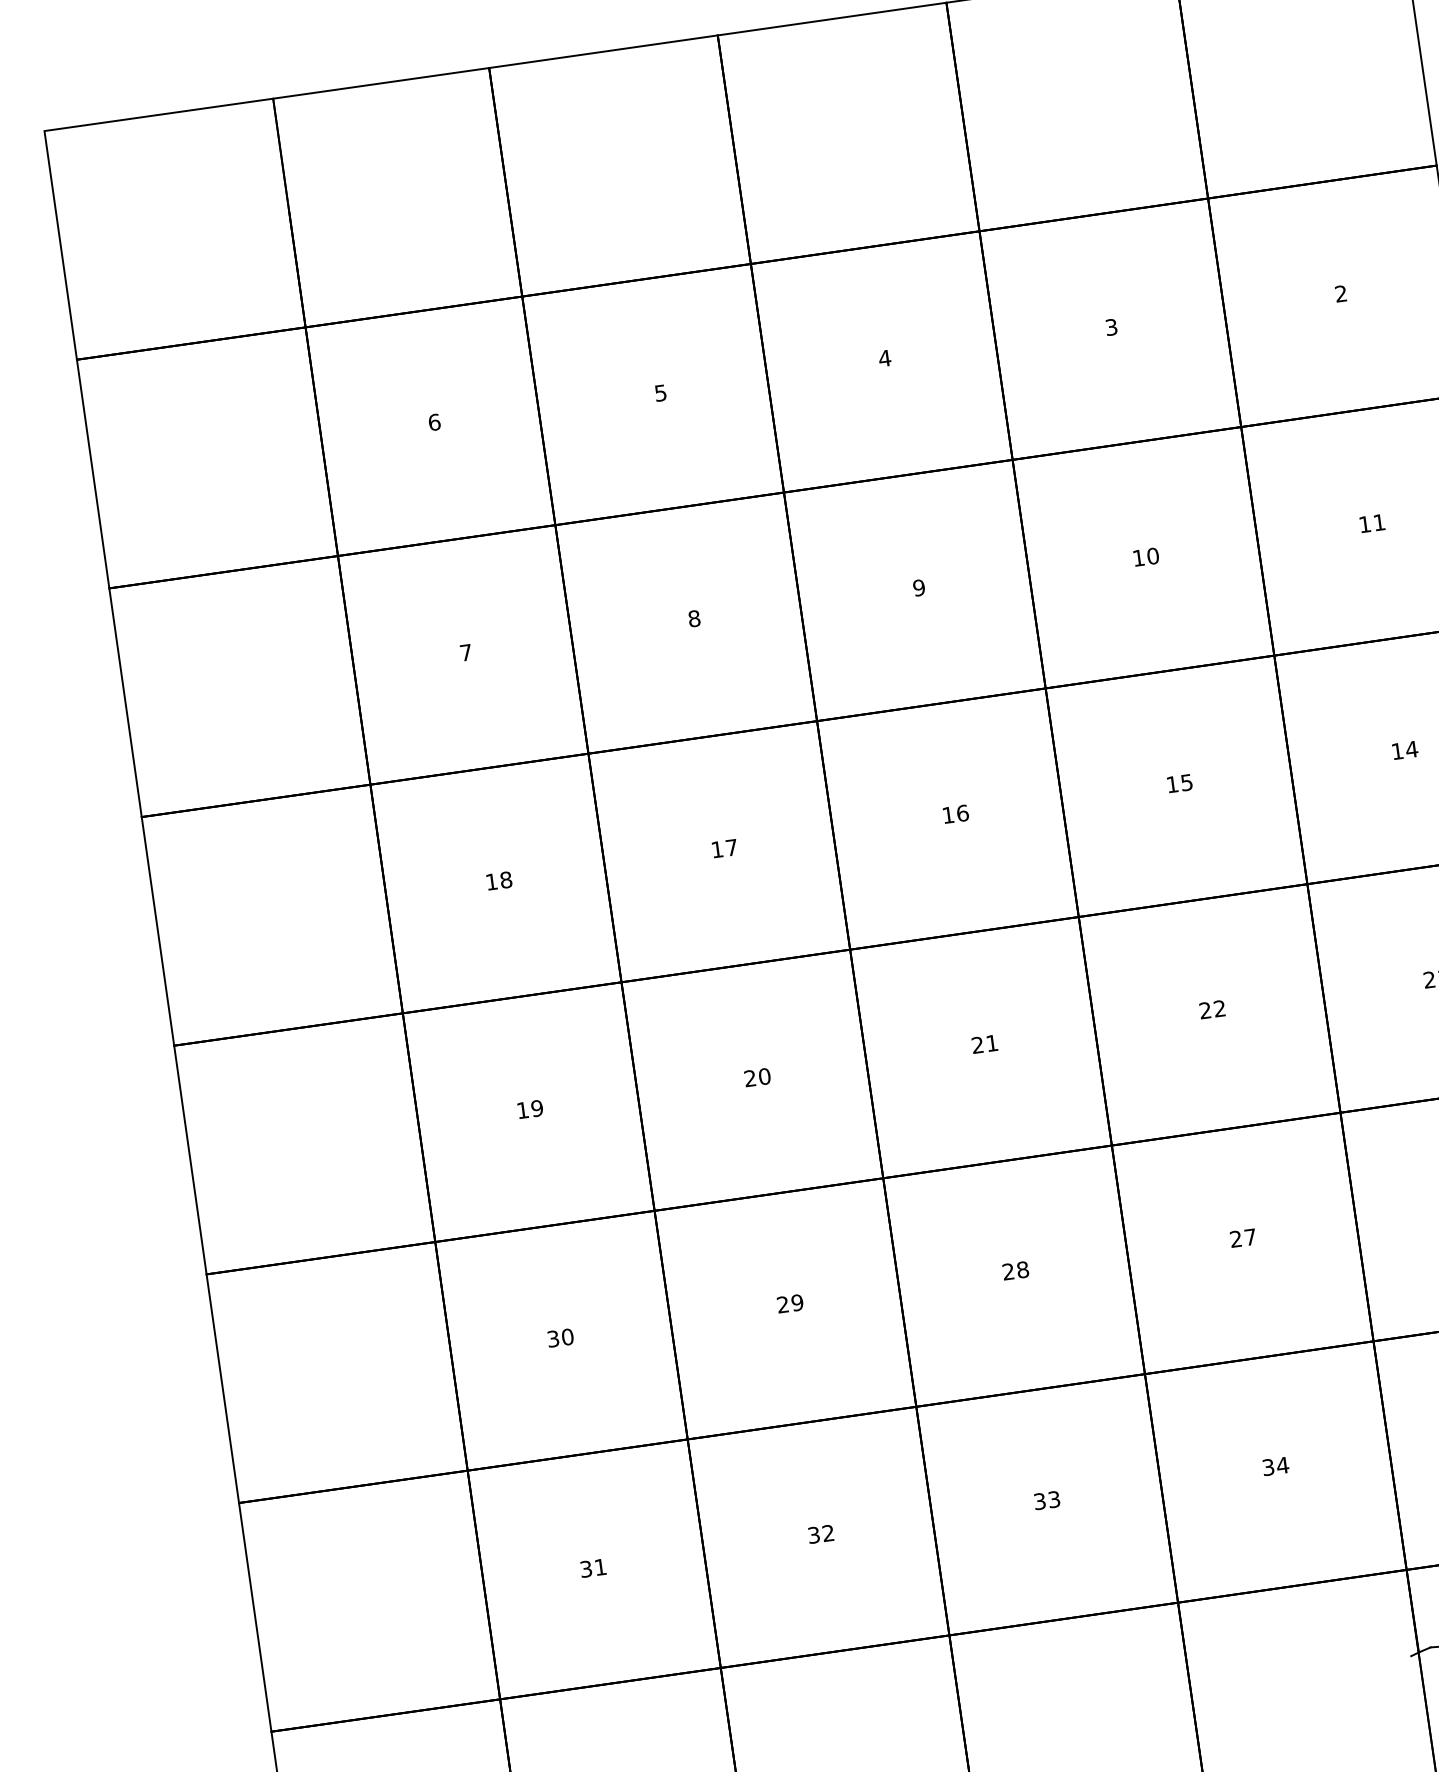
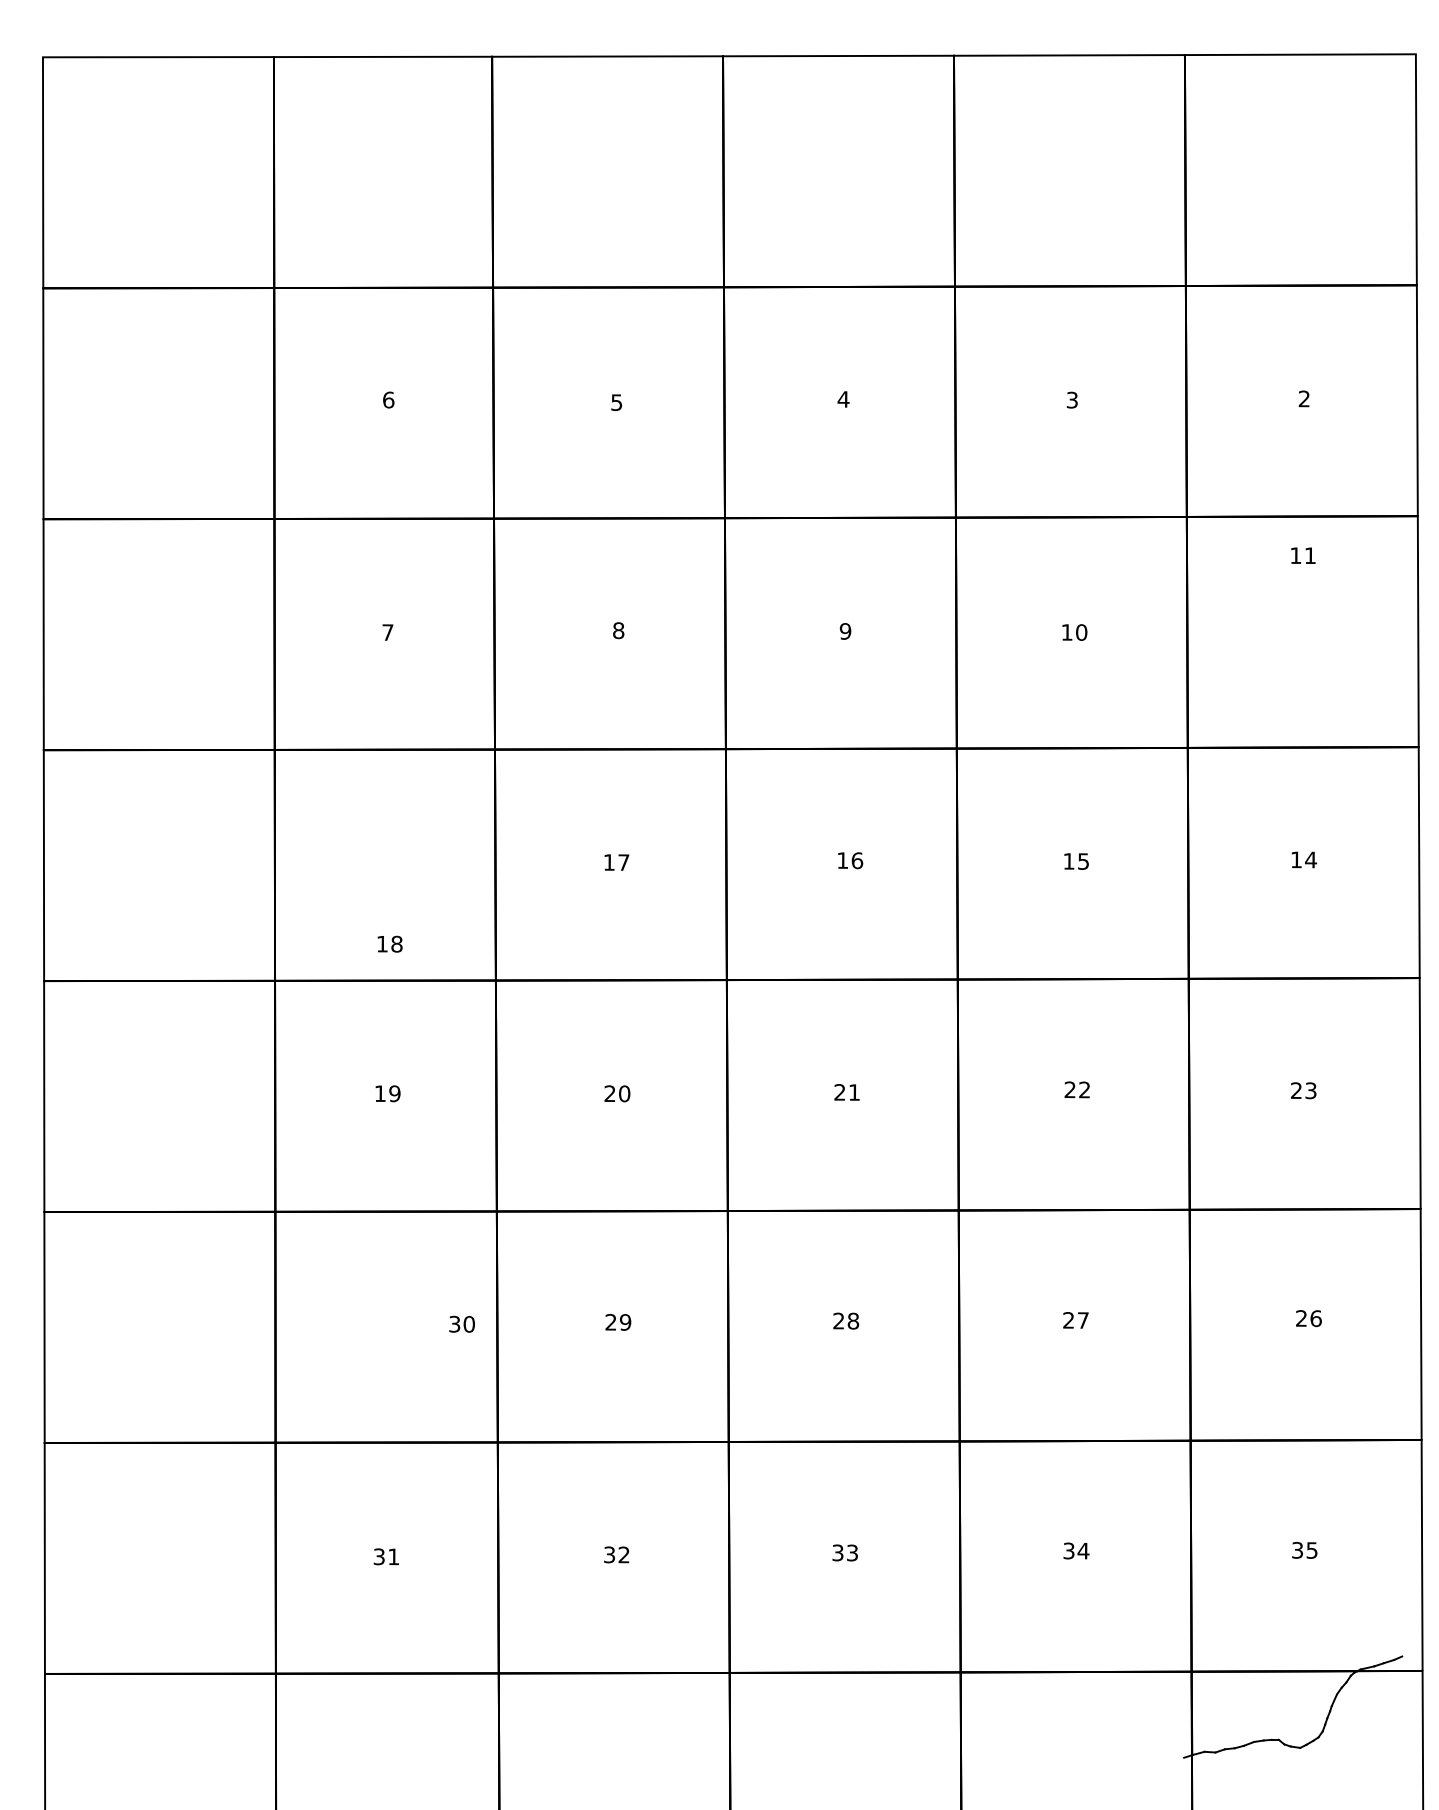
text: (1372, 523) -> (1303, 555), moved
text: (498, 880) -> (389, 943), moved
text: (559, 1337) -> (461, 1323), moved

